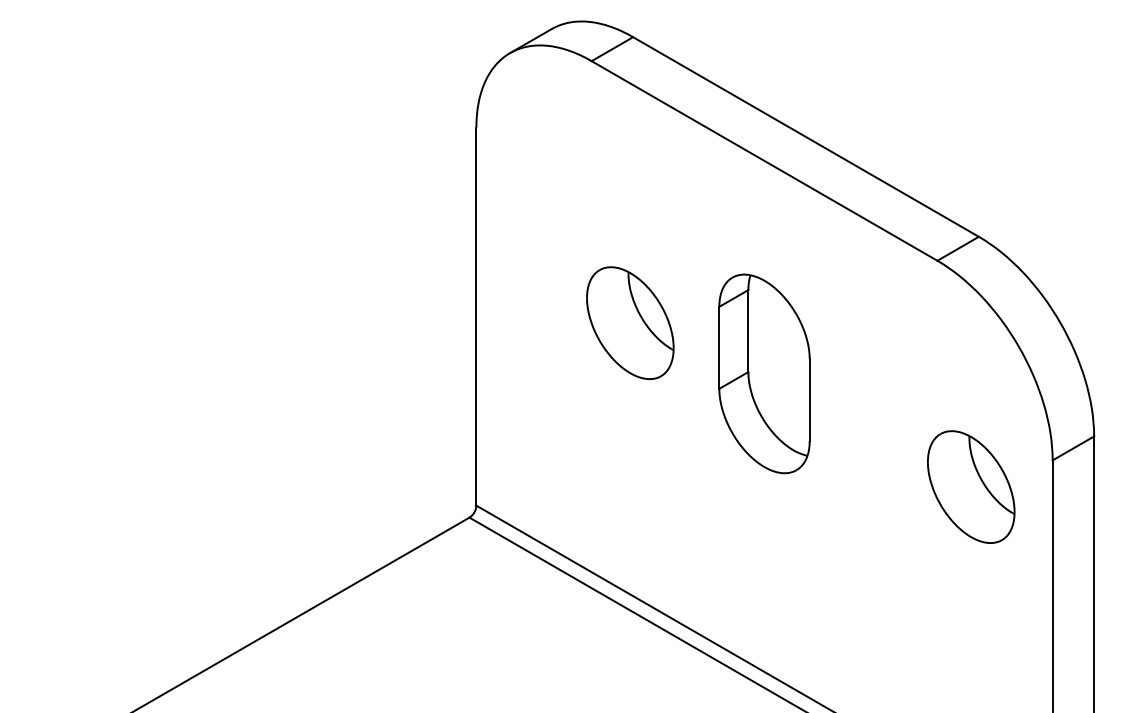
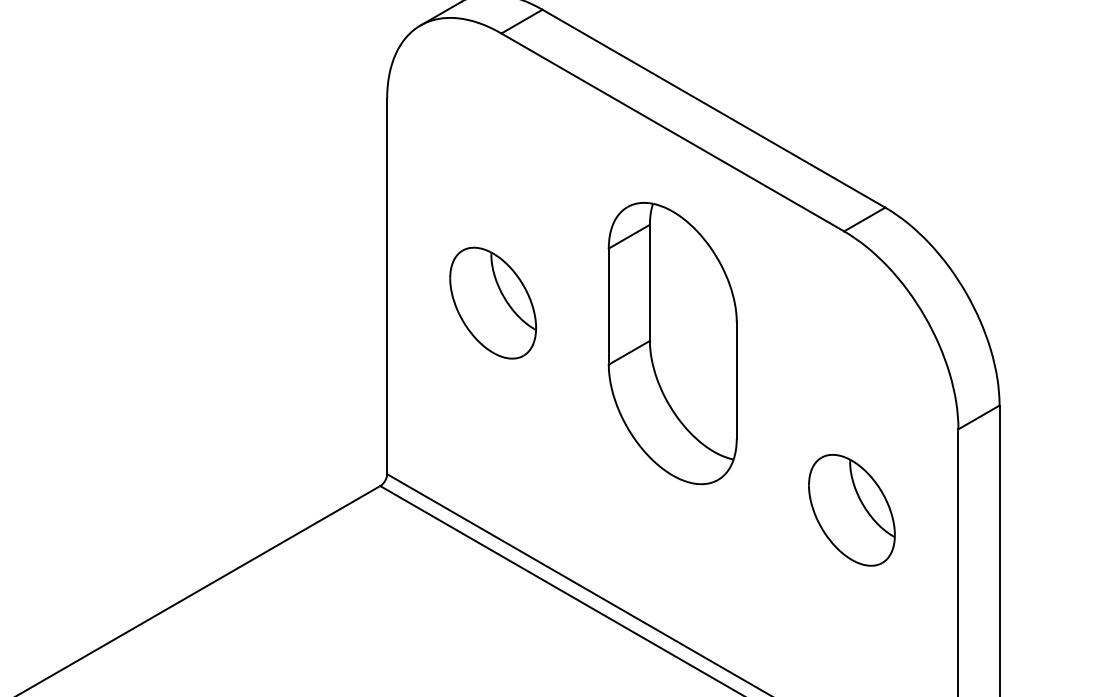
part: (630, 322) -> (493, 302), moved
part: (764, 373) -> (672, 343), size x1.43
part: (971, 486) -> (852, 509), moved

